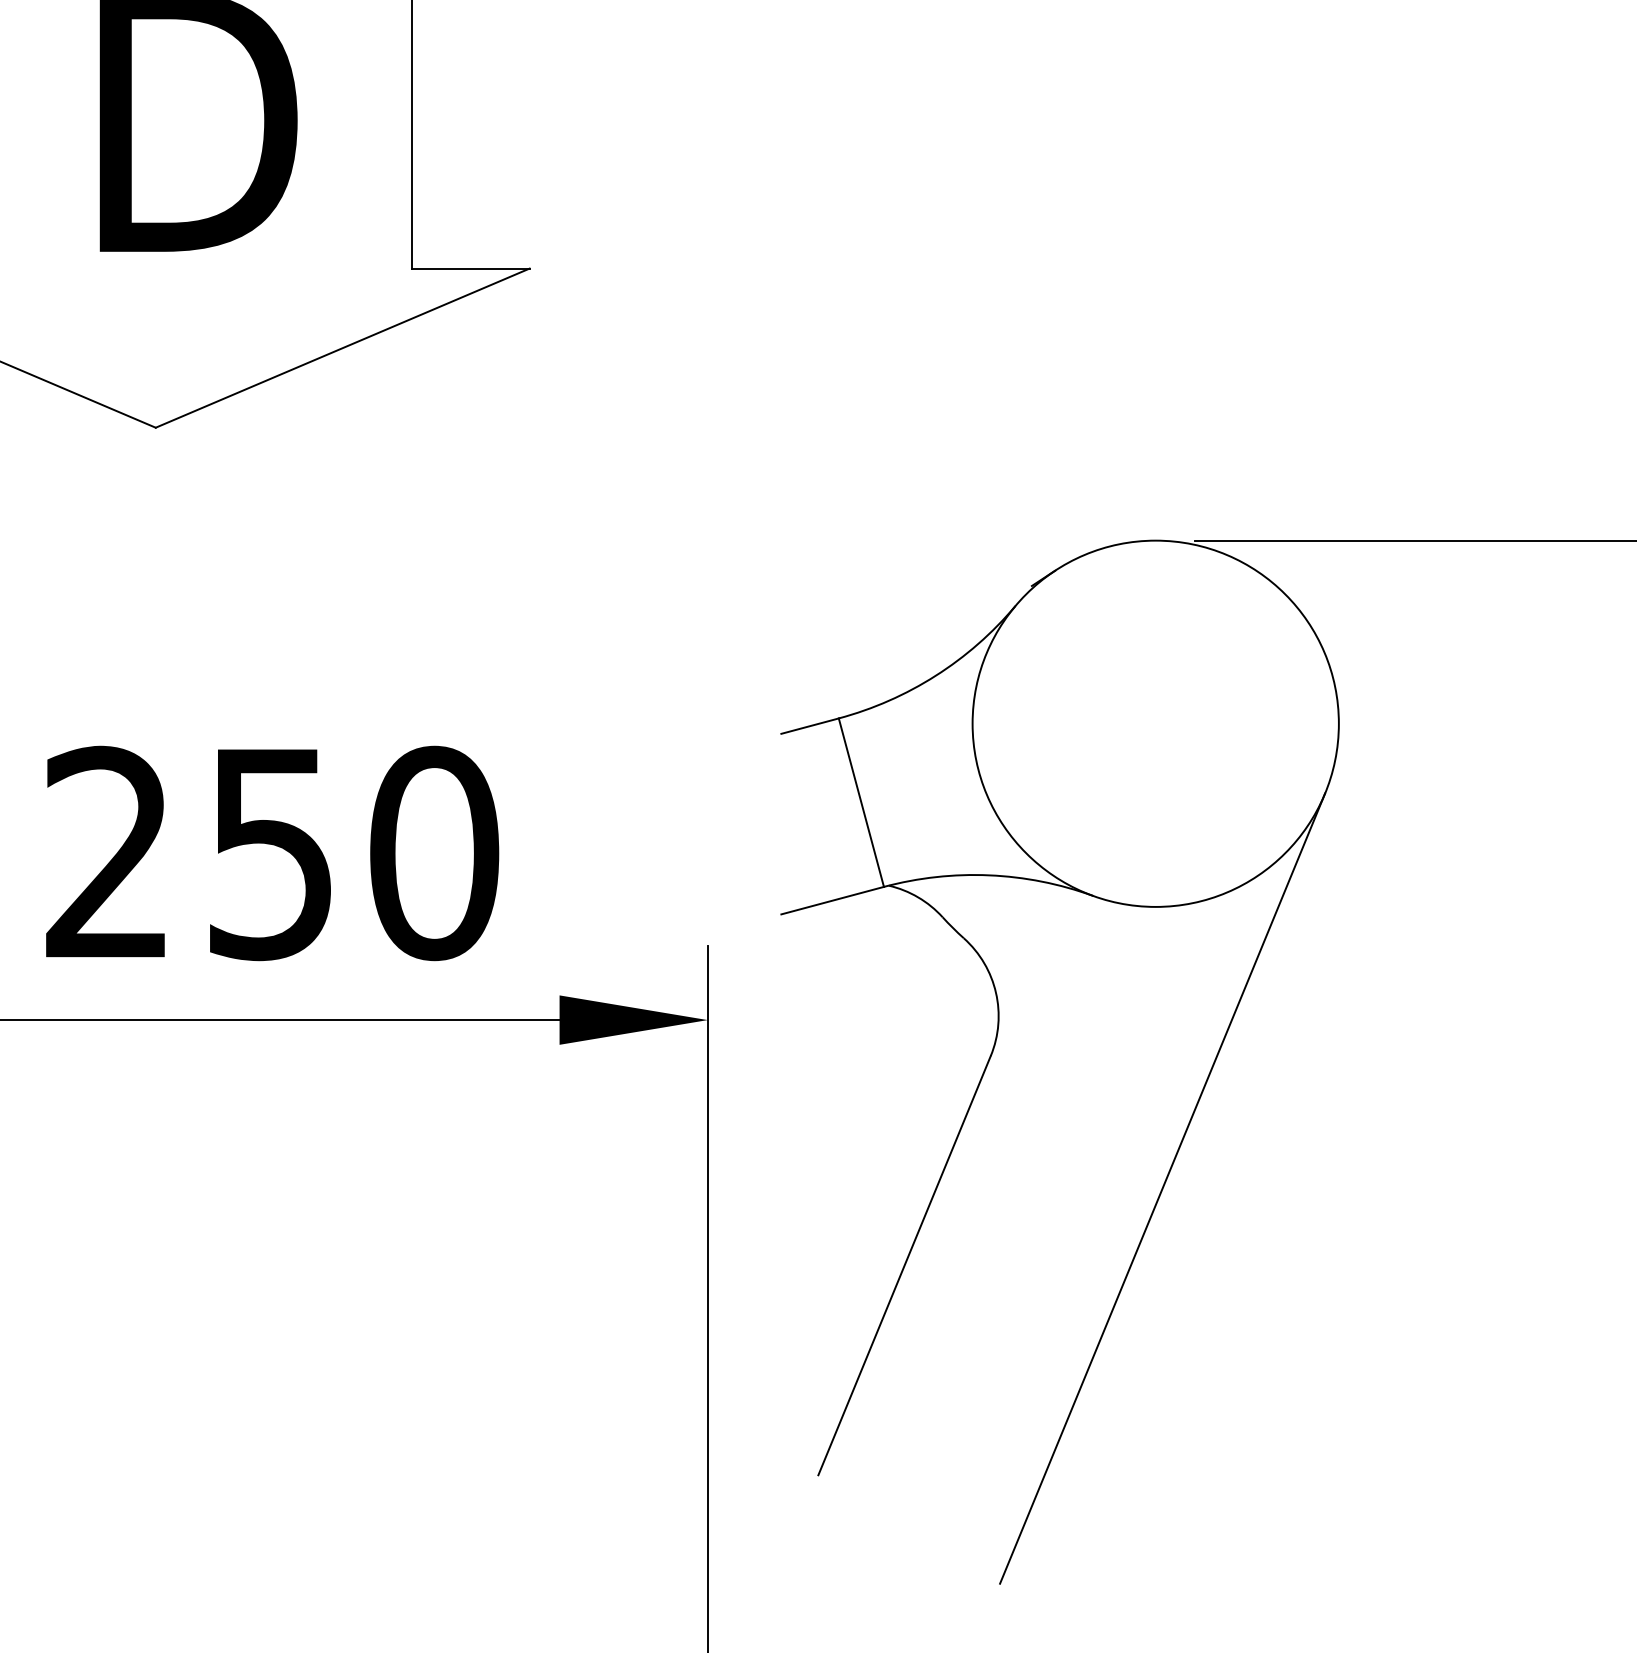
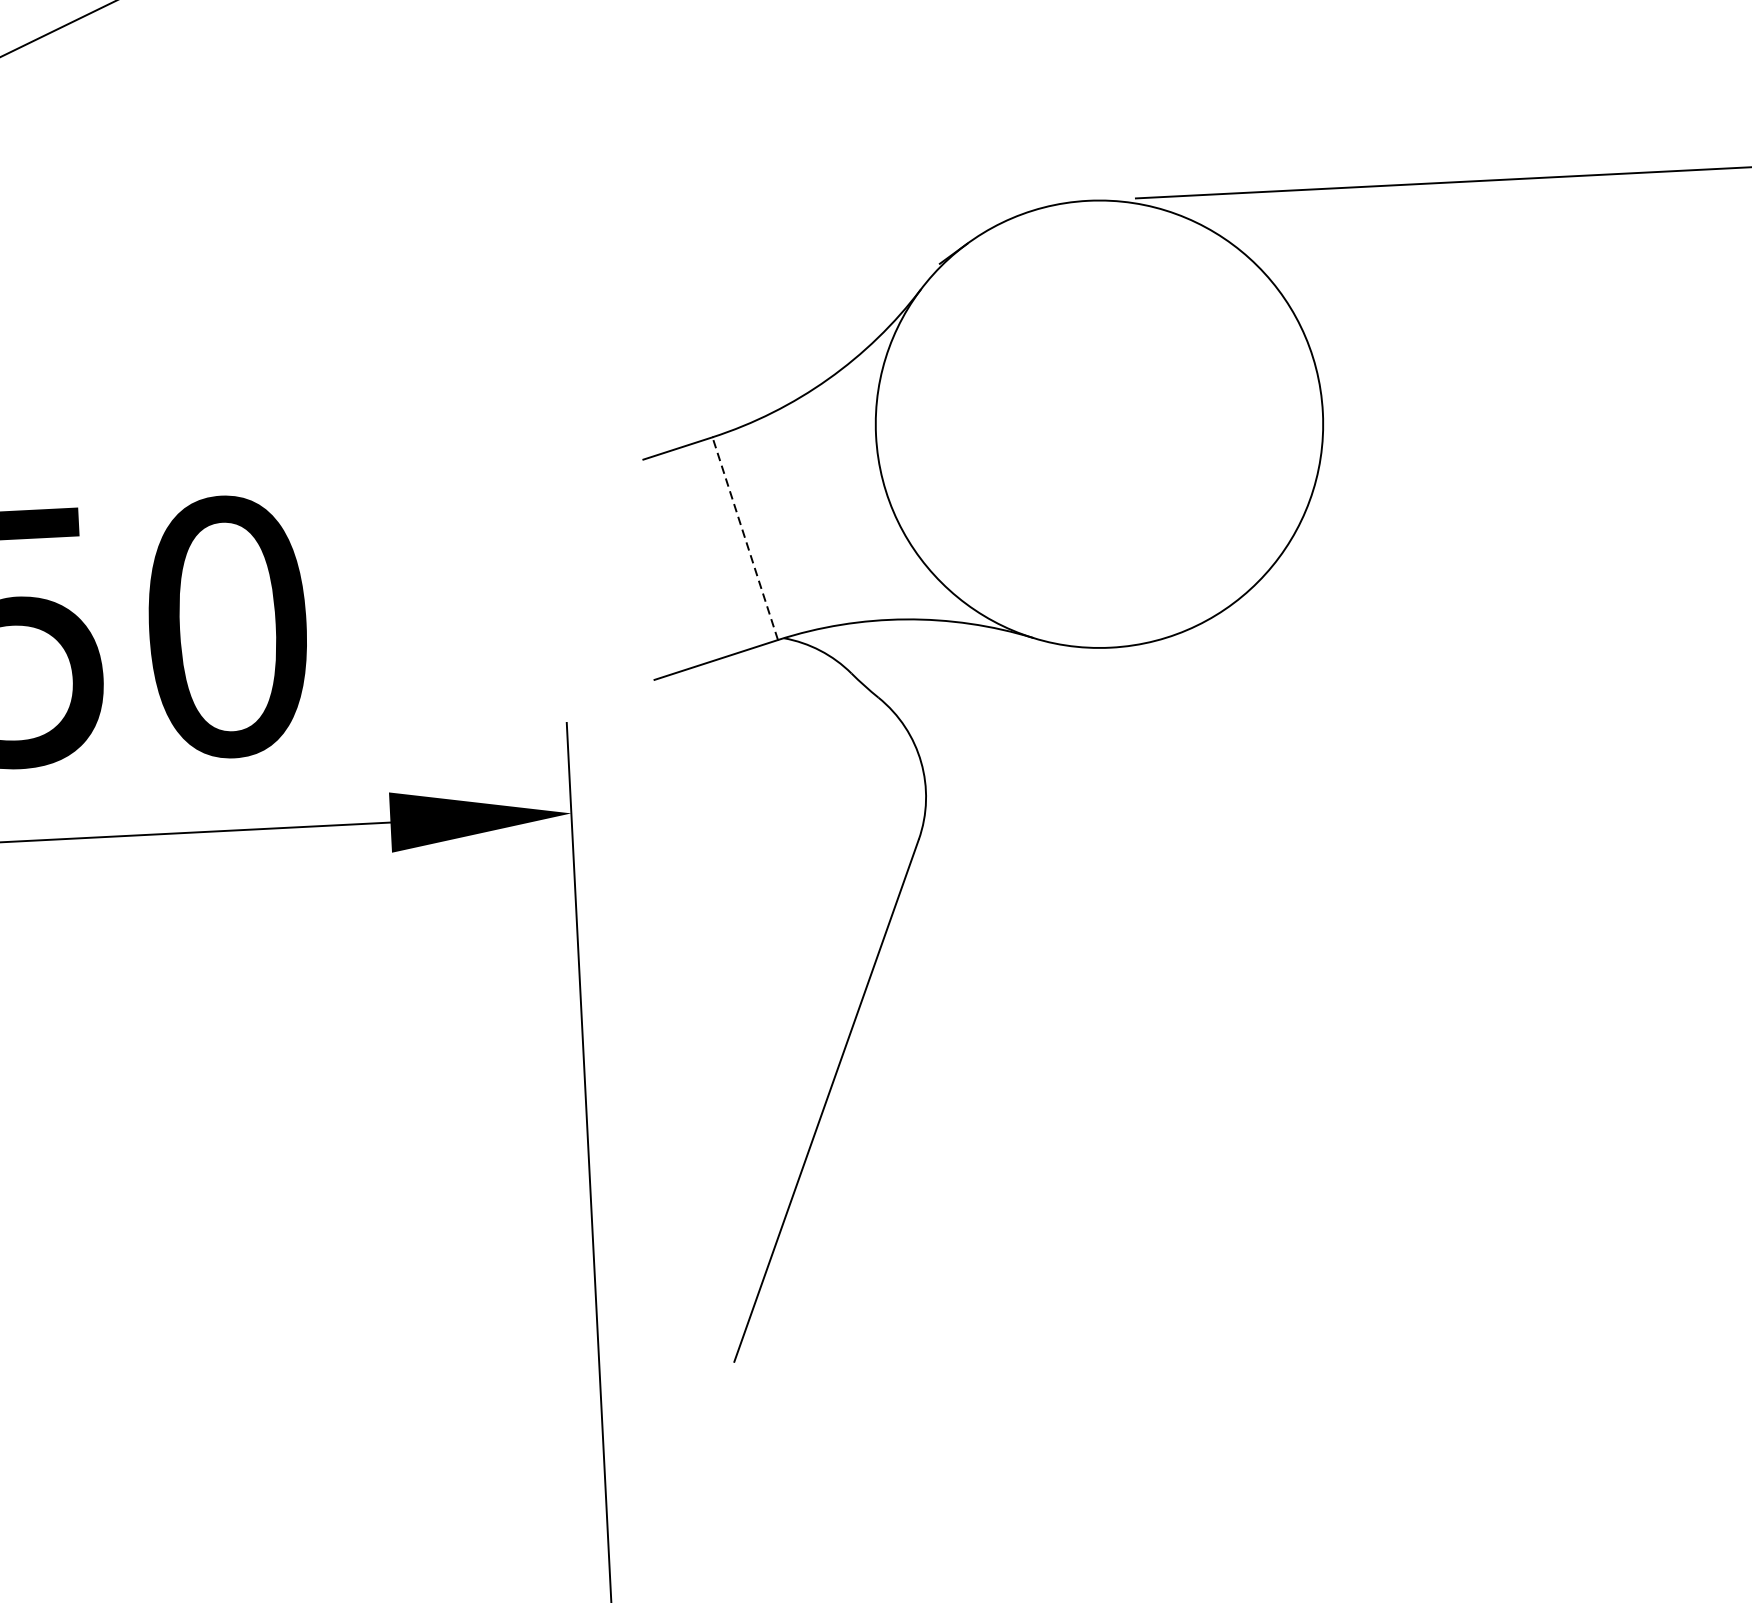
line: (861, 802) -> (745, 538), solid -> dashed
line: (1162, 1188) -> (1136, 990), removed

